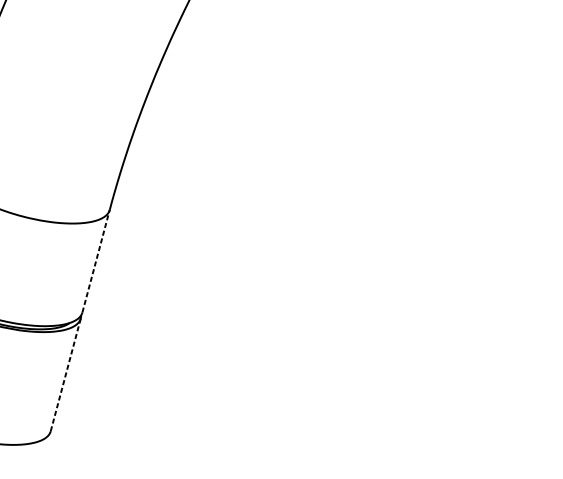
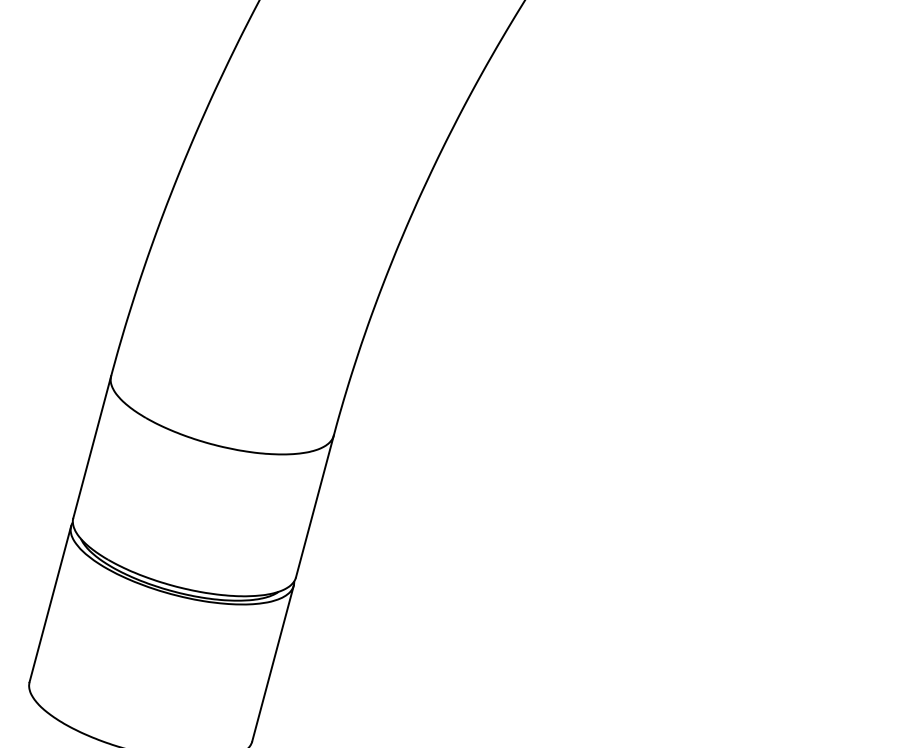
line: (96, 261) -> (315, 506), dashed -> solid
line: (66, 374) -> (273, 663), dashed -> solid

